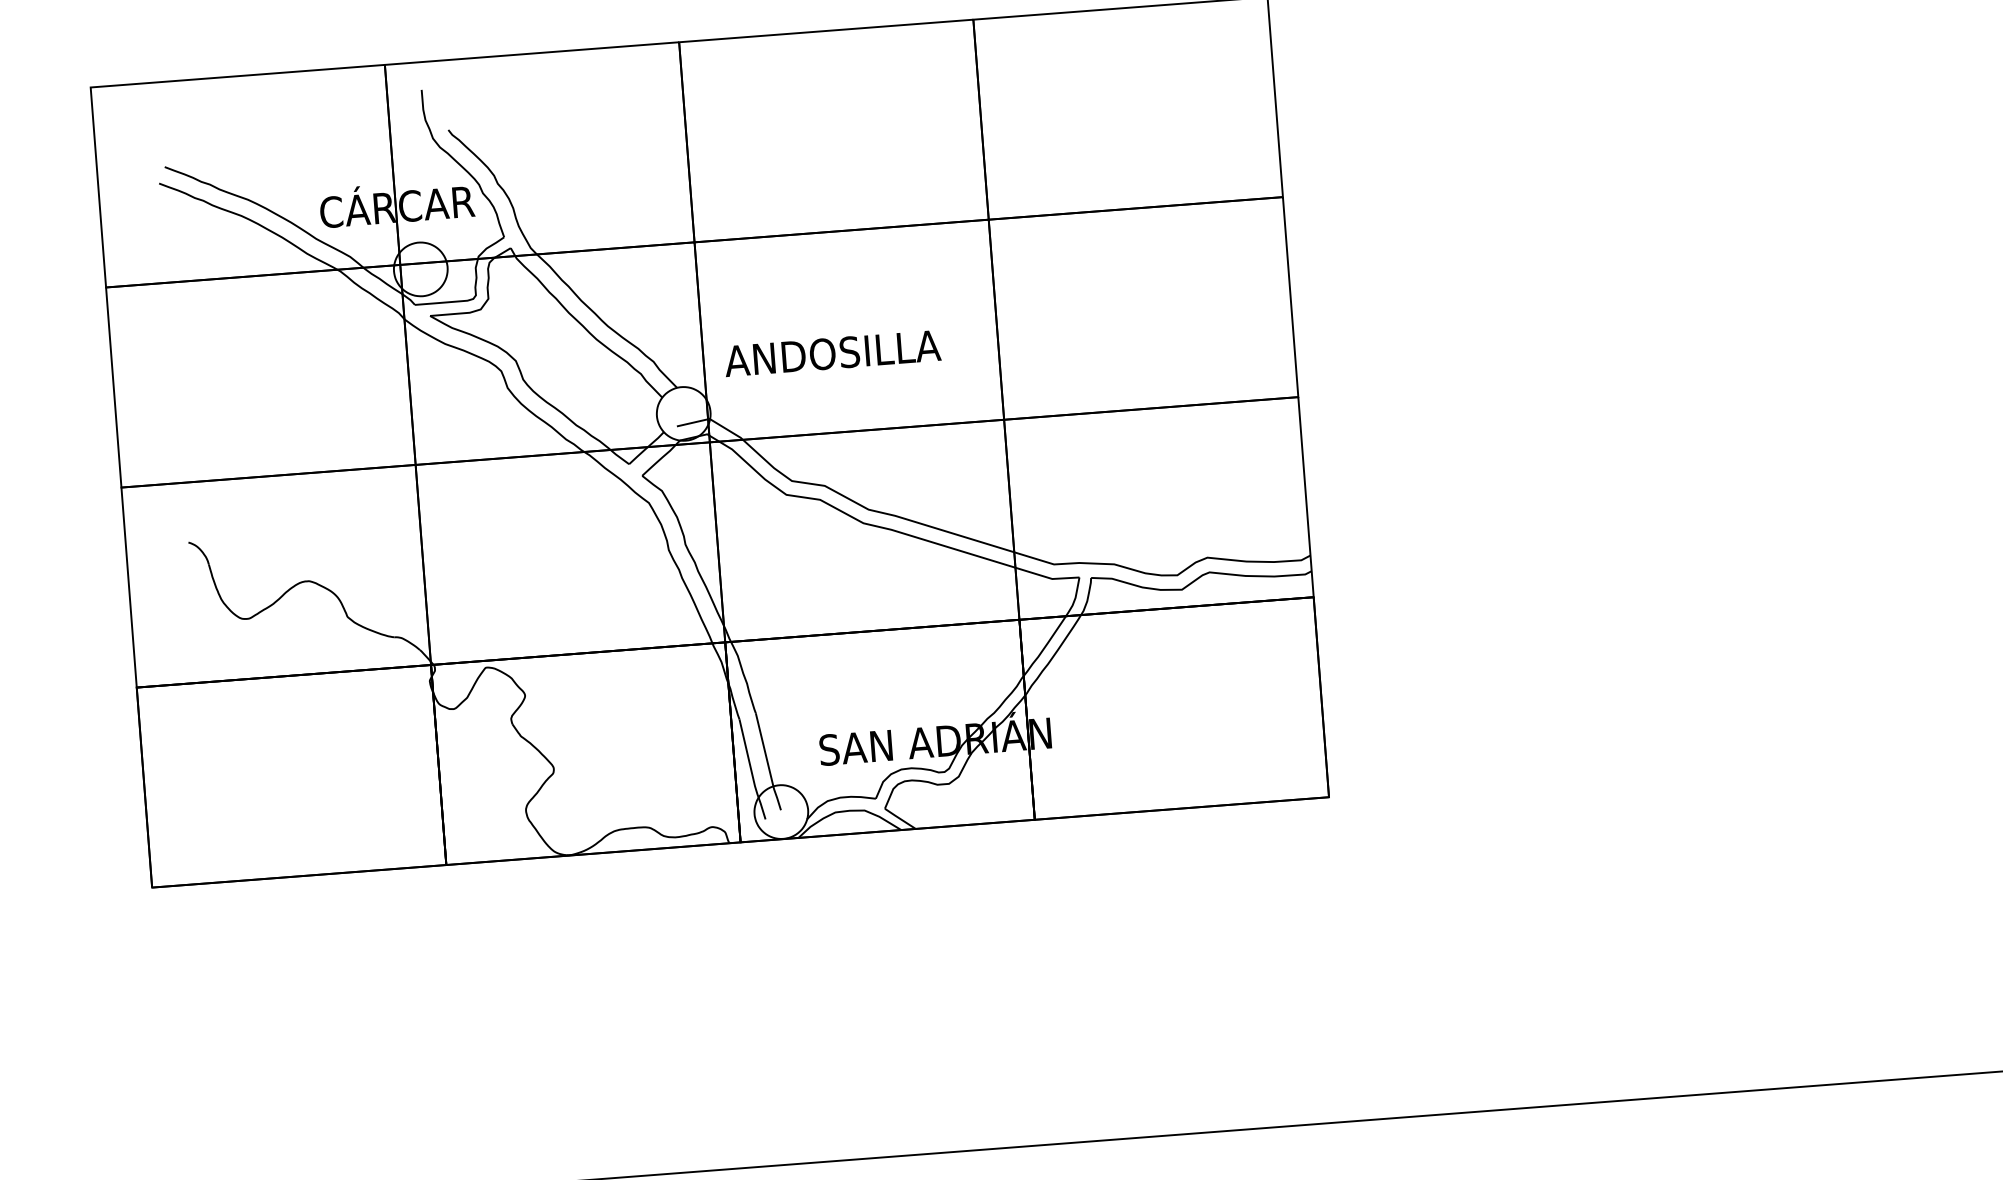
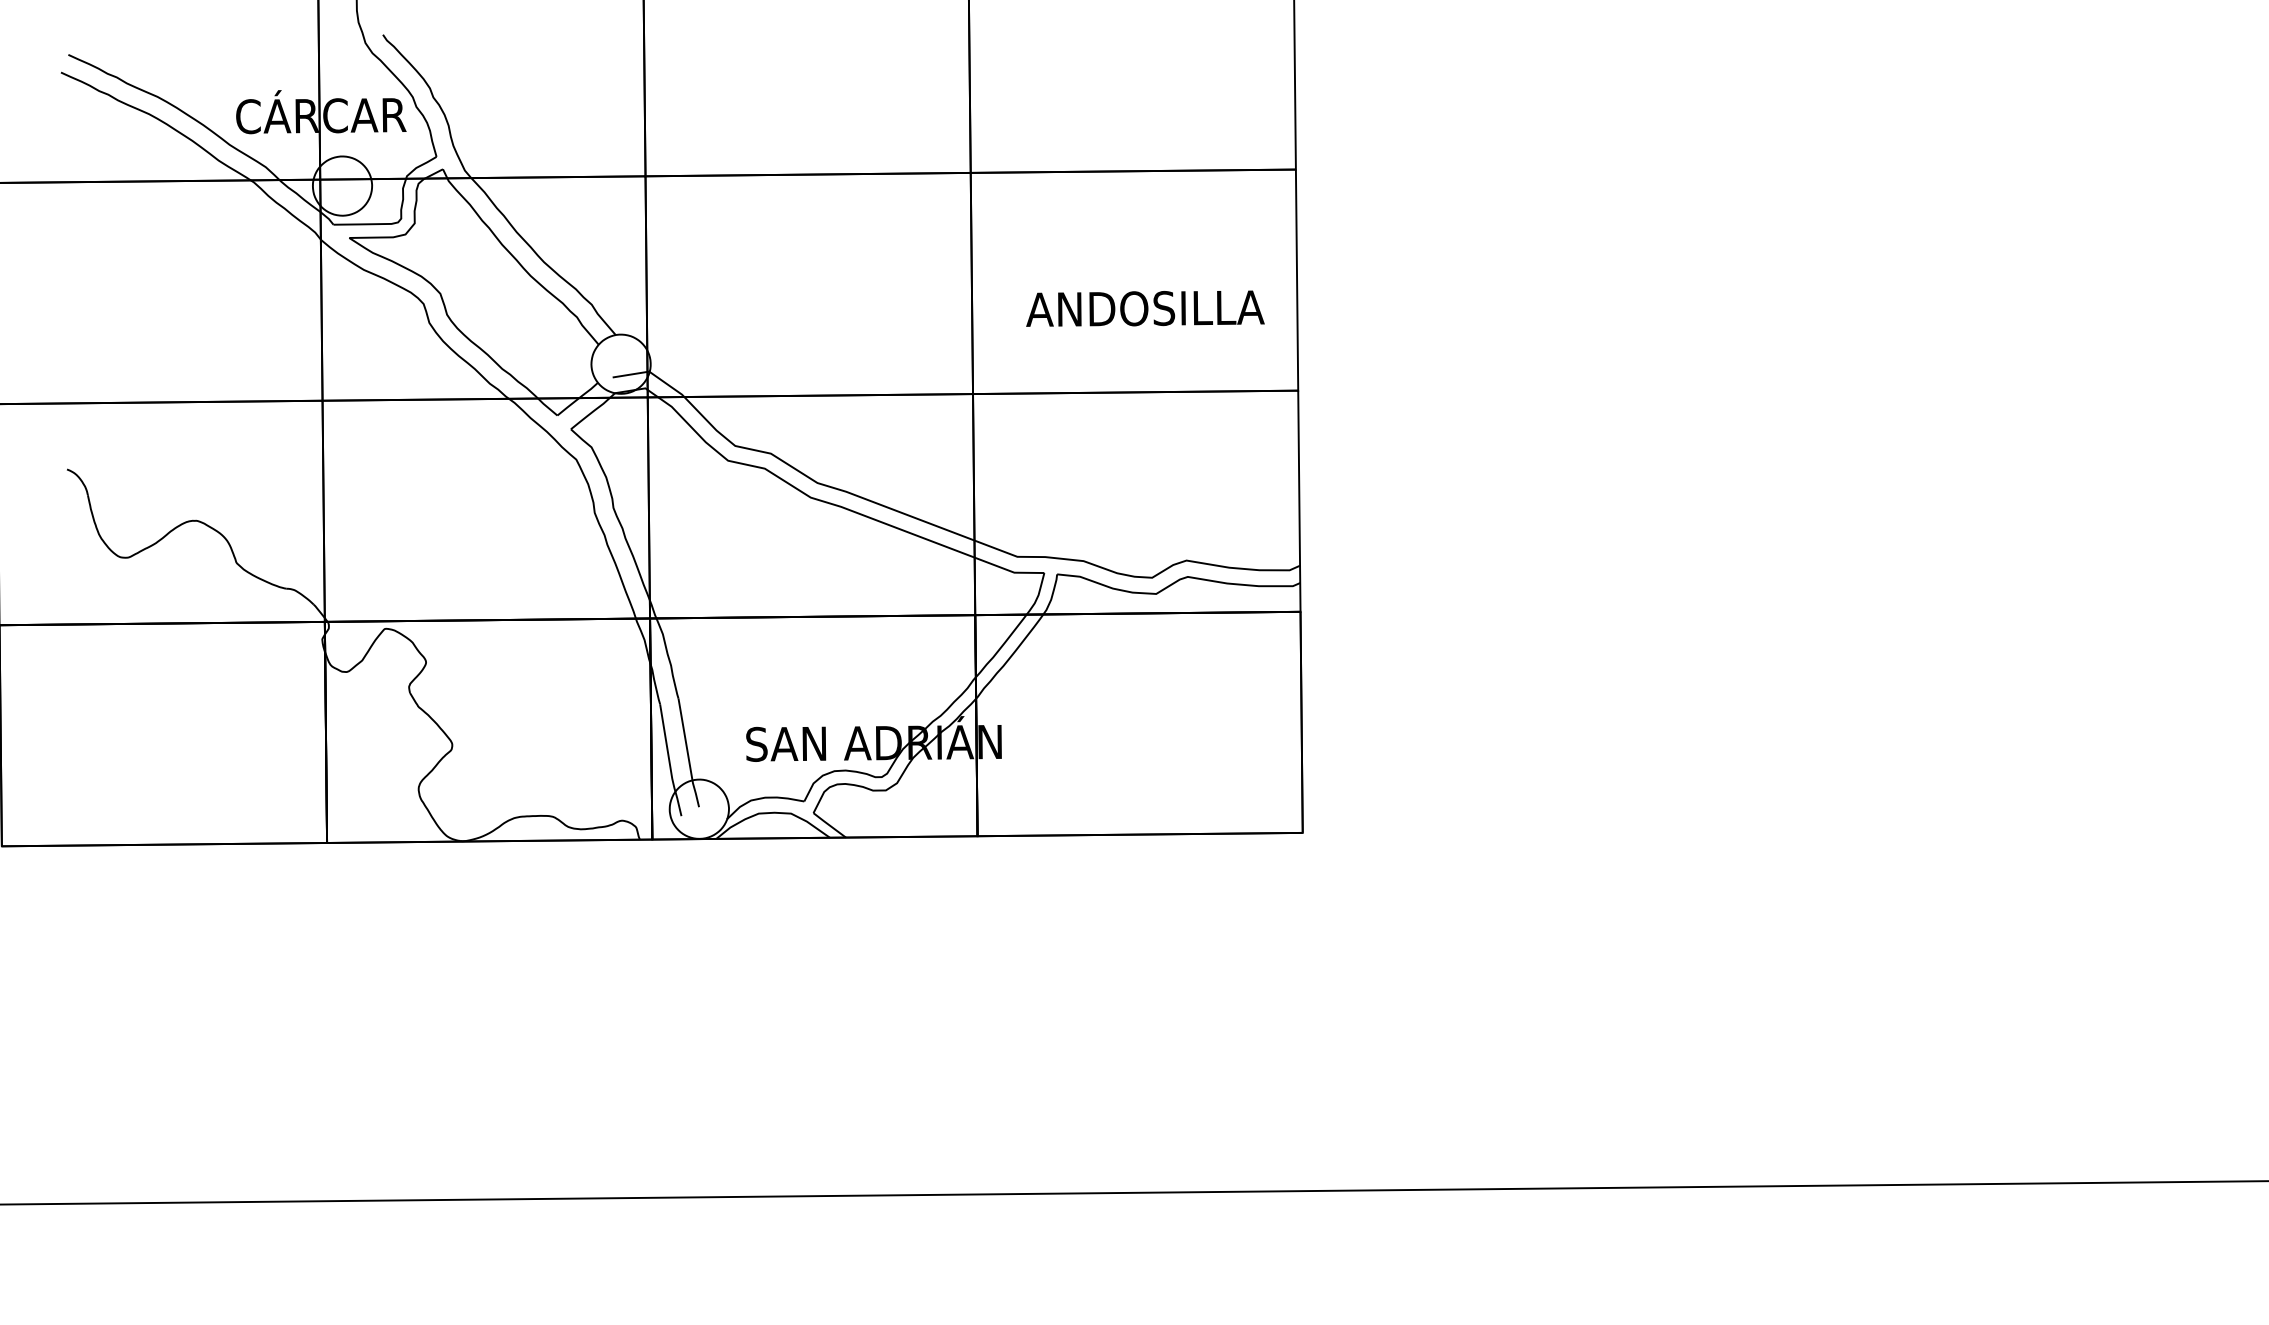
text: (832, 353) -> (1145, 308), moved

